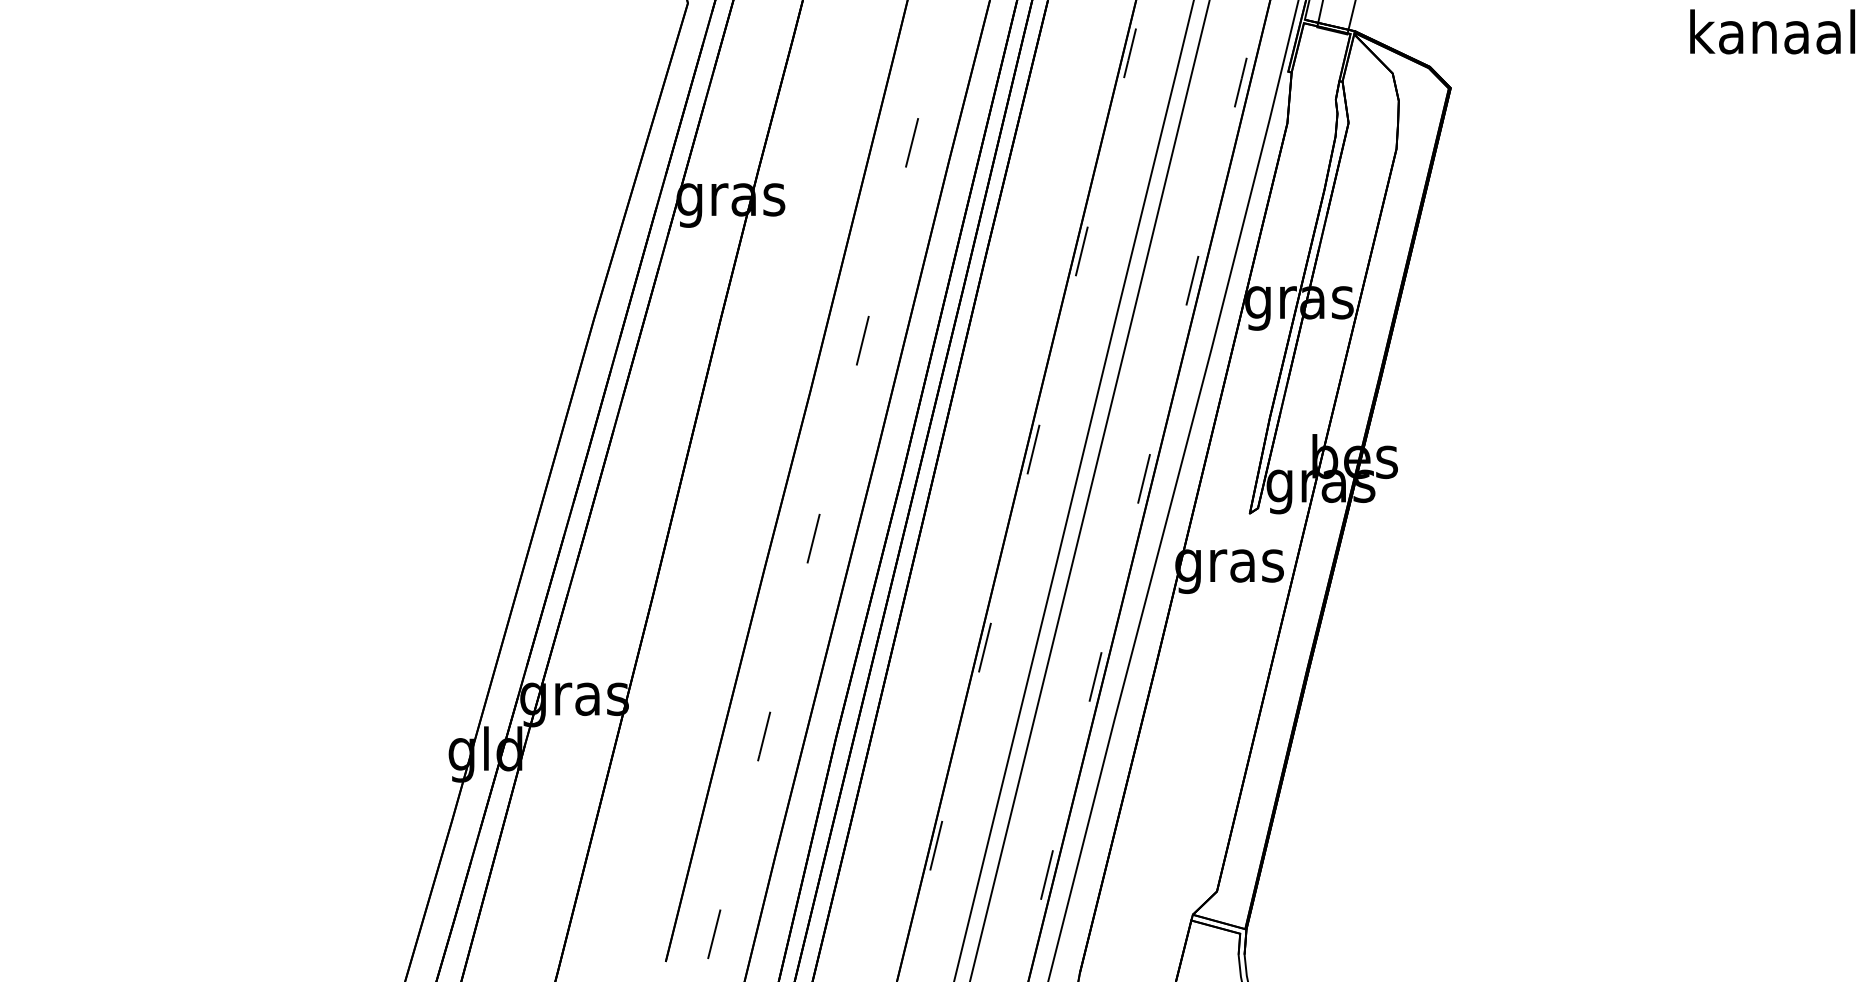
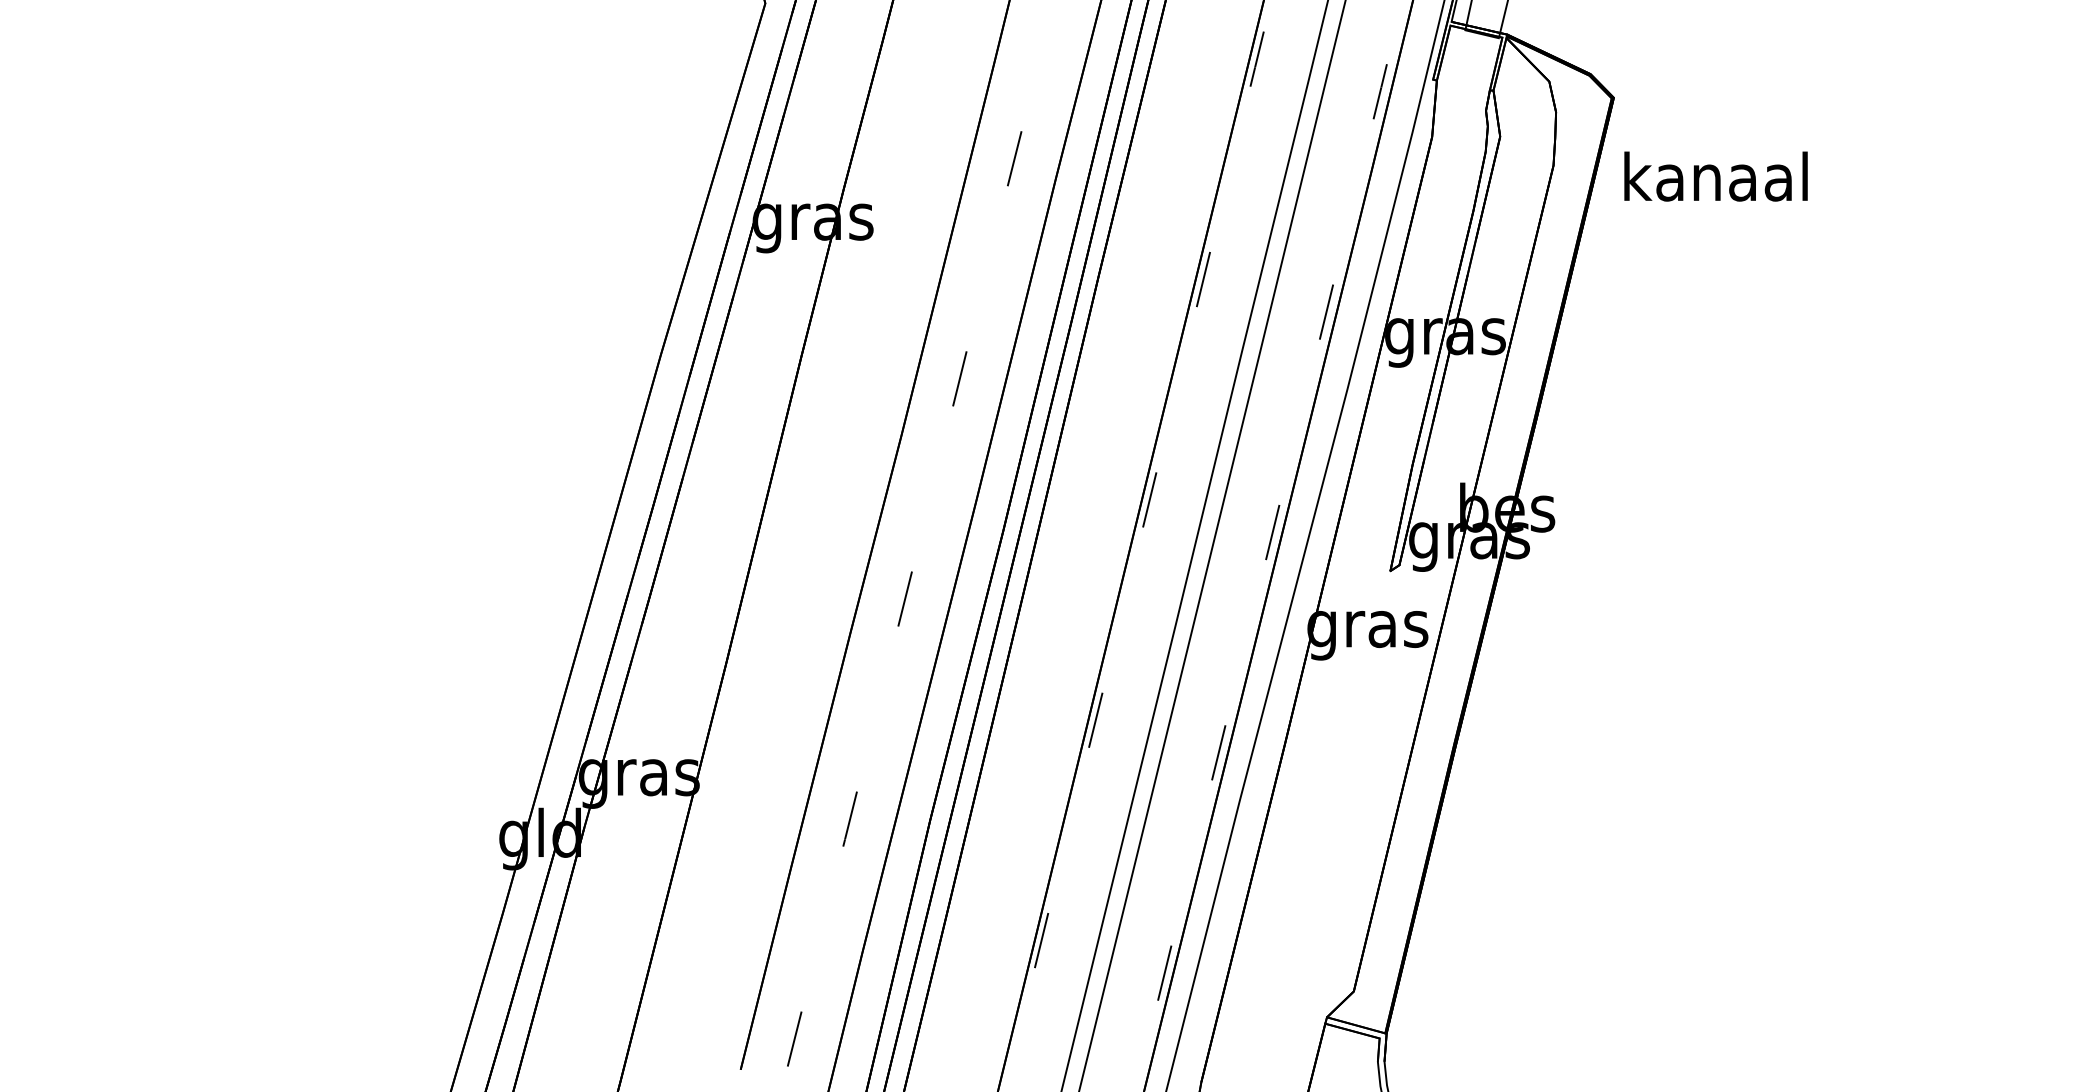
text: (1772, 31) -> (1715, 176), moved

